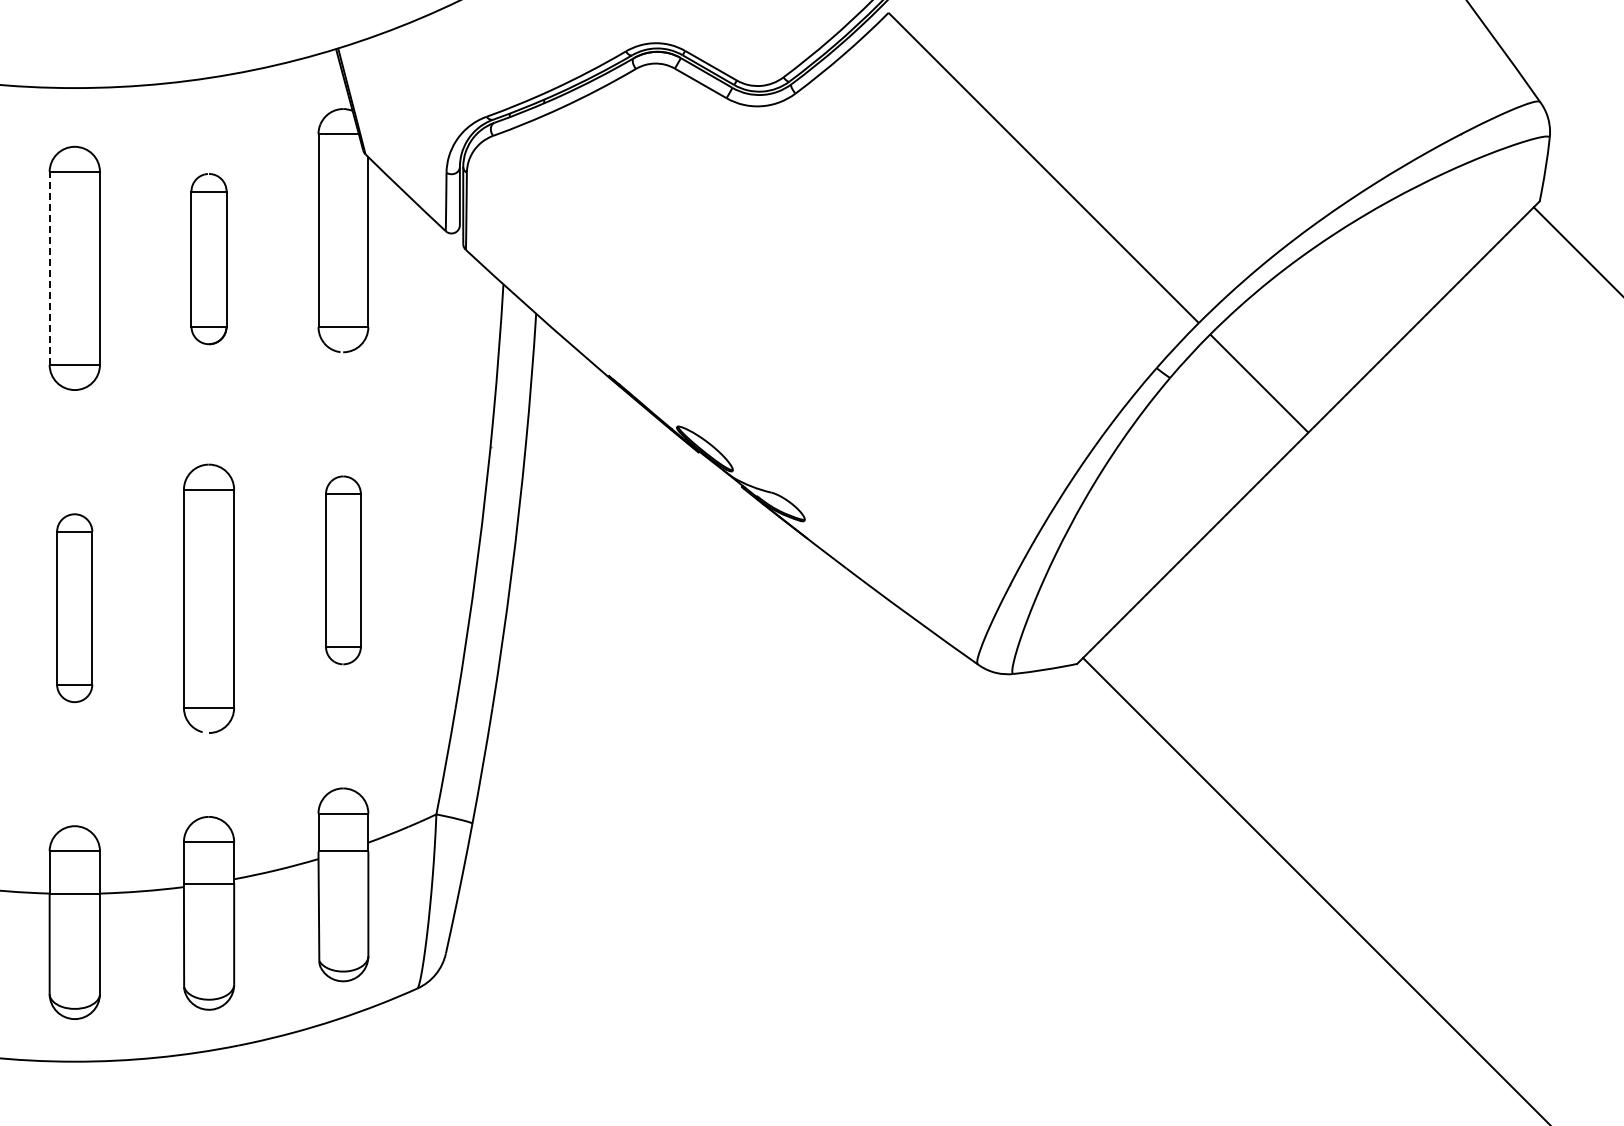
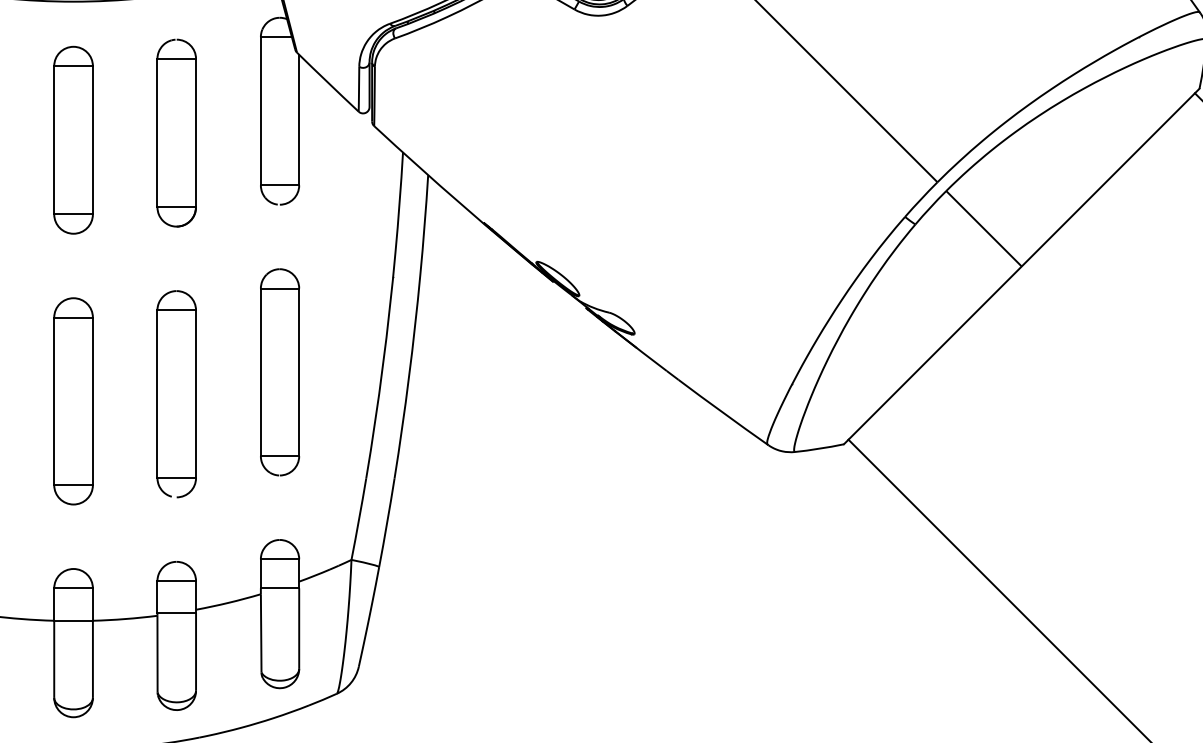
part: (208, 258) -> (176, 132), size x1.43
line: (49, 267) -> (54, 139), dashed -> solid
part: (343, 570) -> (280, 372), size x1.43
part: (74, 608) -> (73, 401), size x1.43

